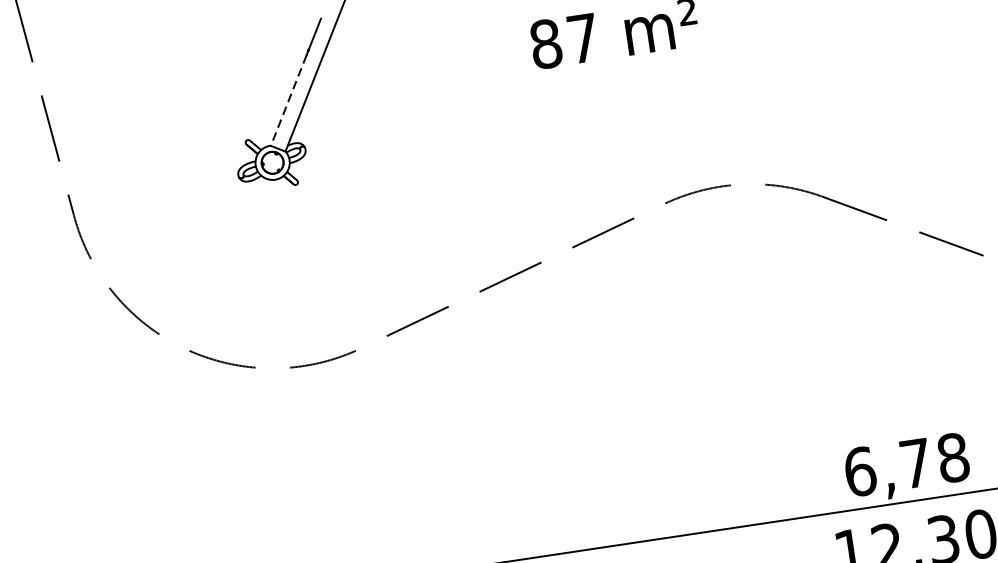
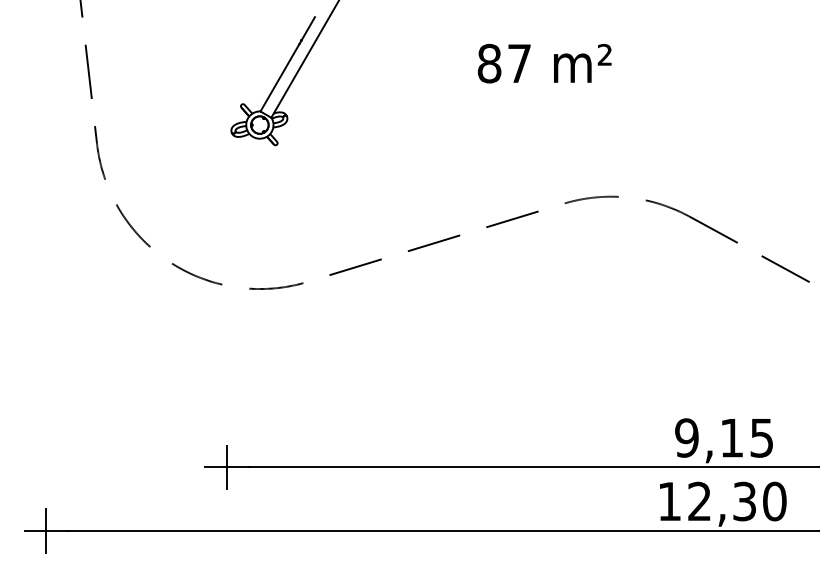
line: (288, 100) -> (279, 77), dashed -> solid
text: (906, 464) -> (724, 437), 6,78 -> 9,15

